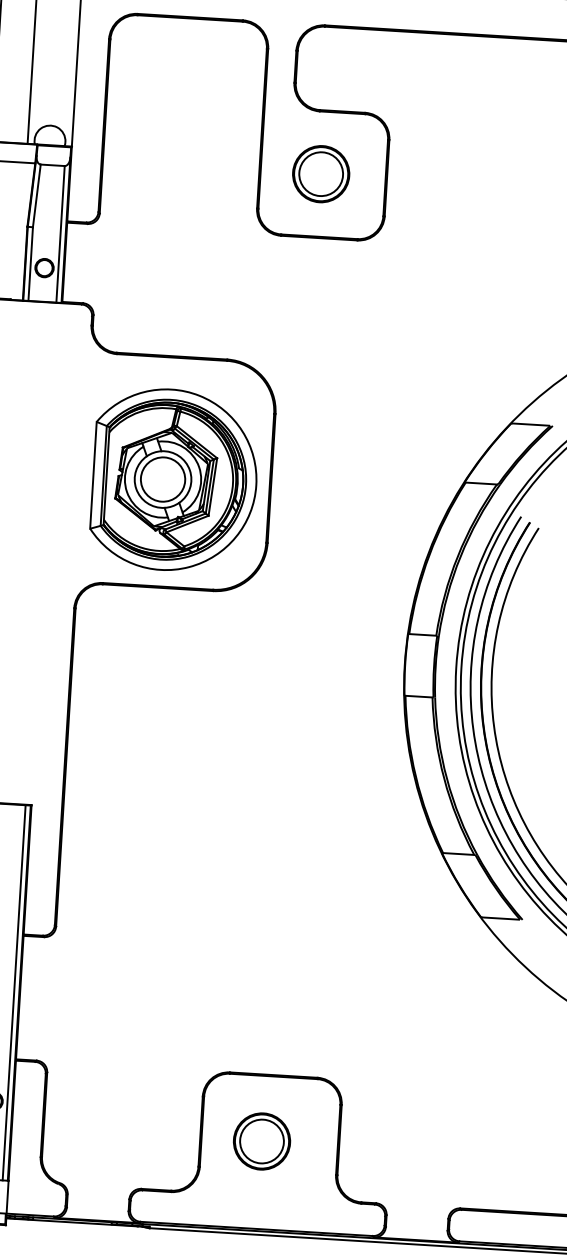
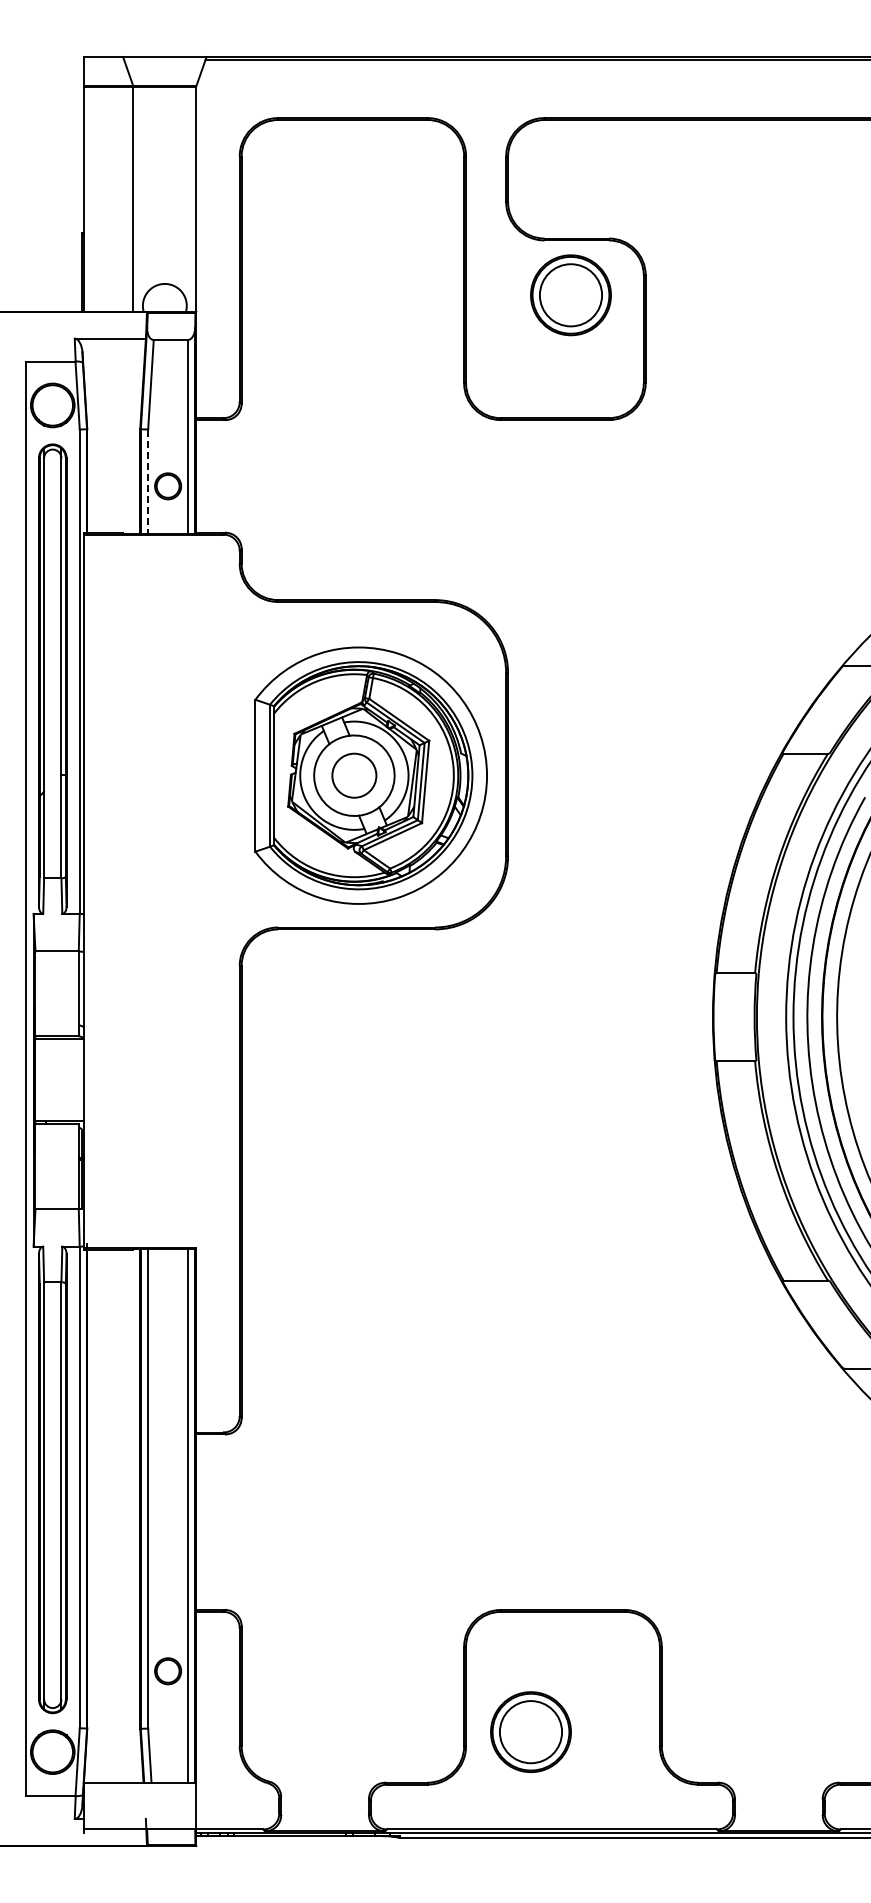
part: (320, 174) -> (570, 295), moved
line: (30, 264) -> (148, 482), solid -> dashed
circle: (162, 479) -> (353, 775), size x0.7
part: (261, 1141) -> (530, 1731), moved

